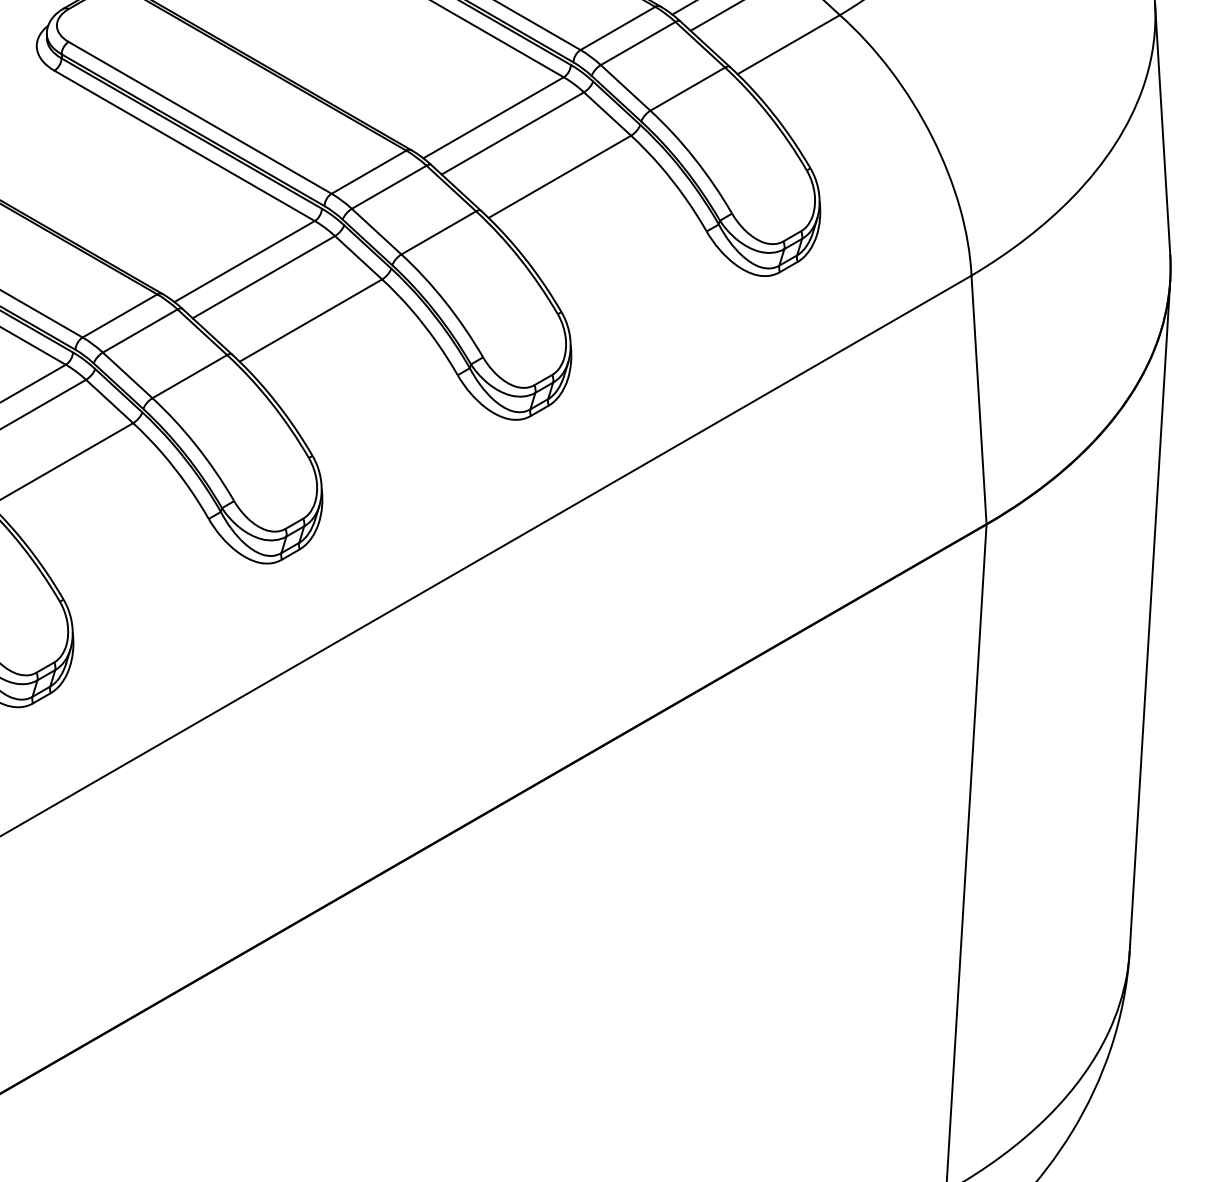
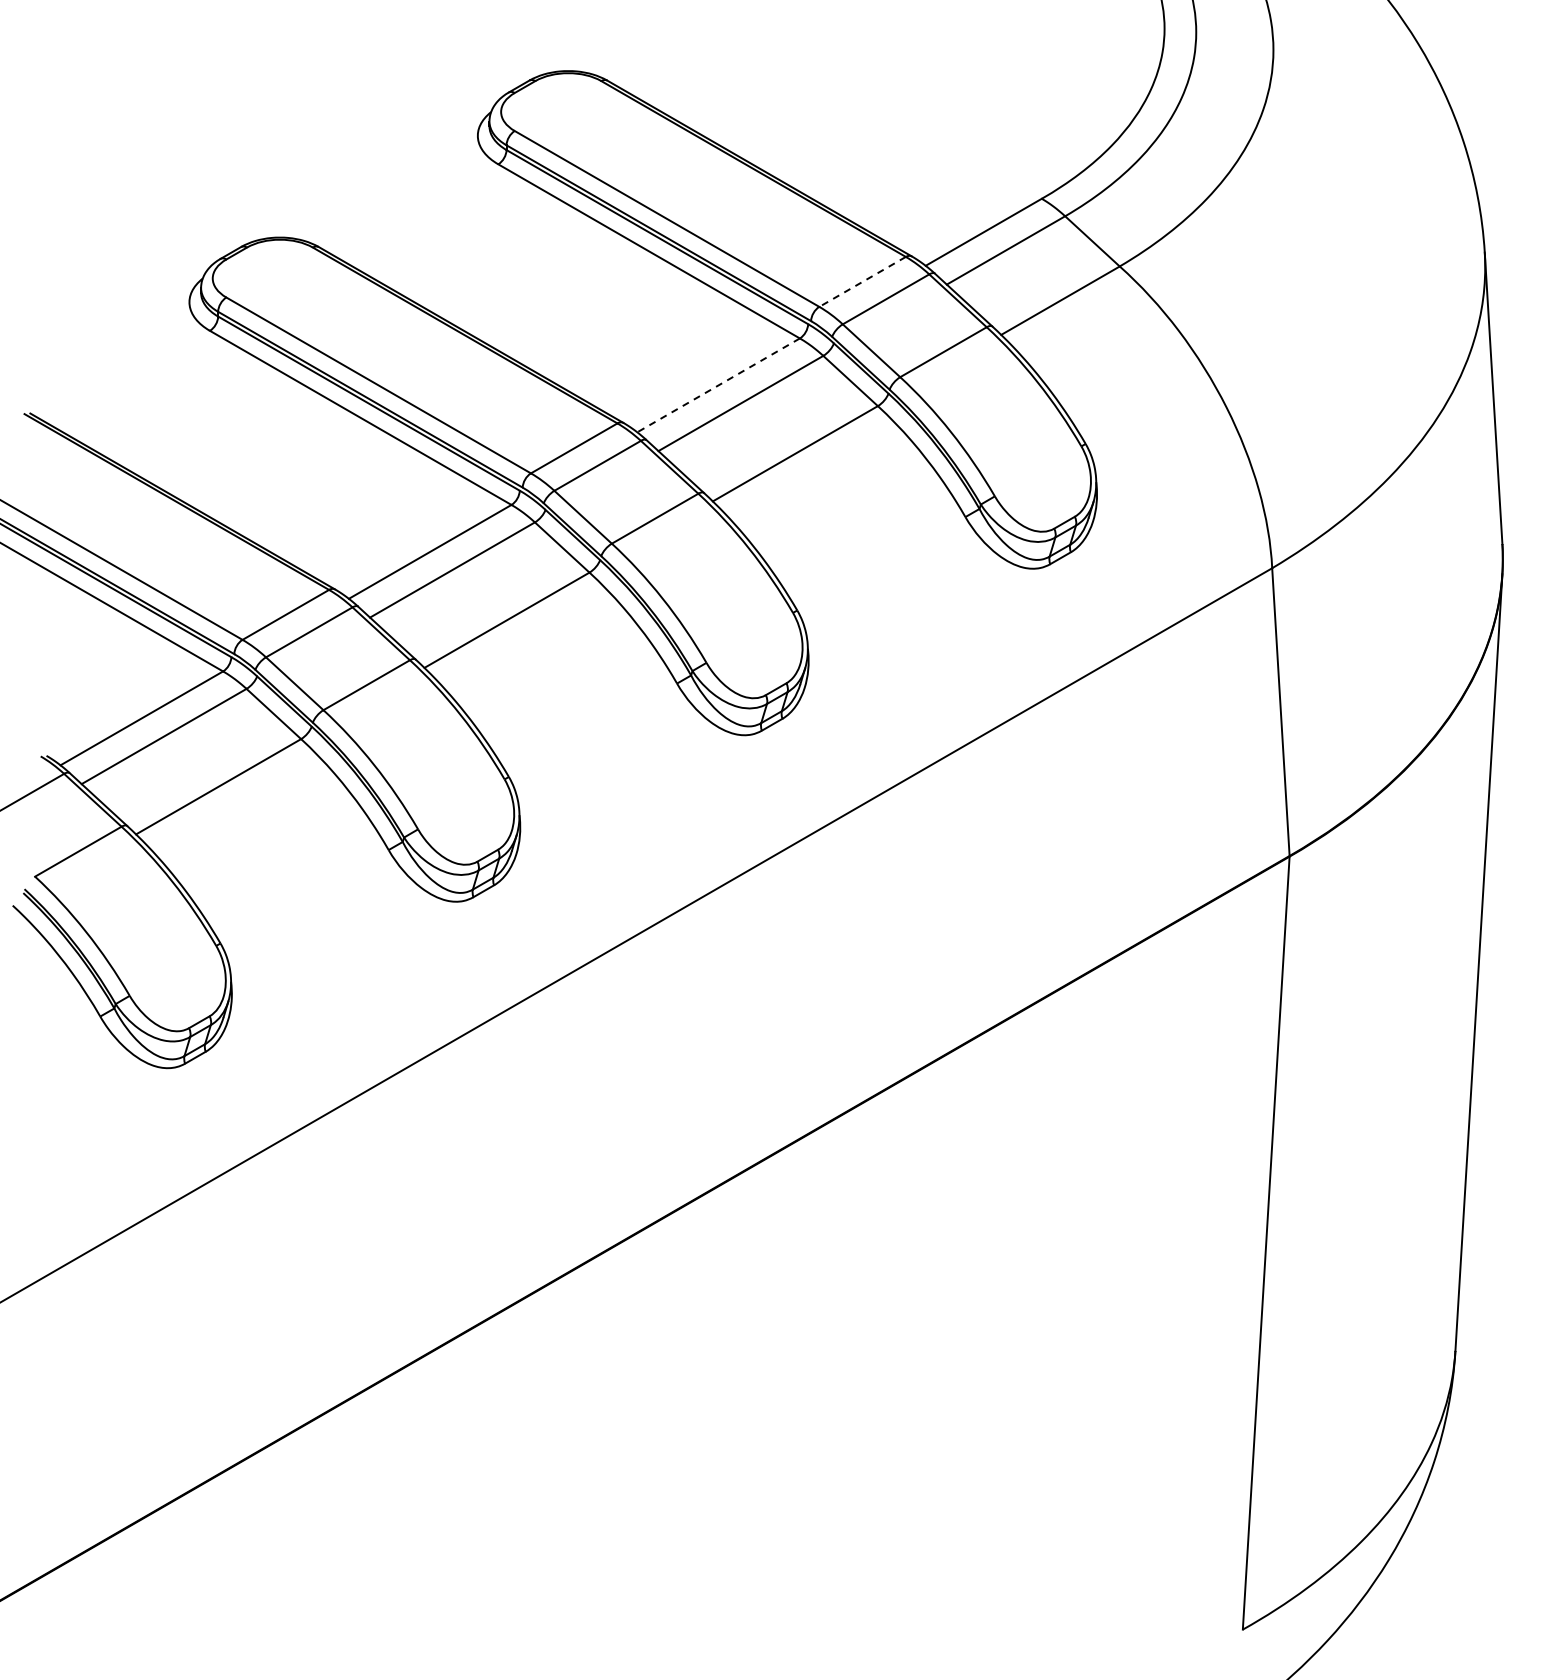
line: (617, 28) -> (862, 281), solid -> dashed
line: (493, 117) -> (718, 385), solid -> dashed

